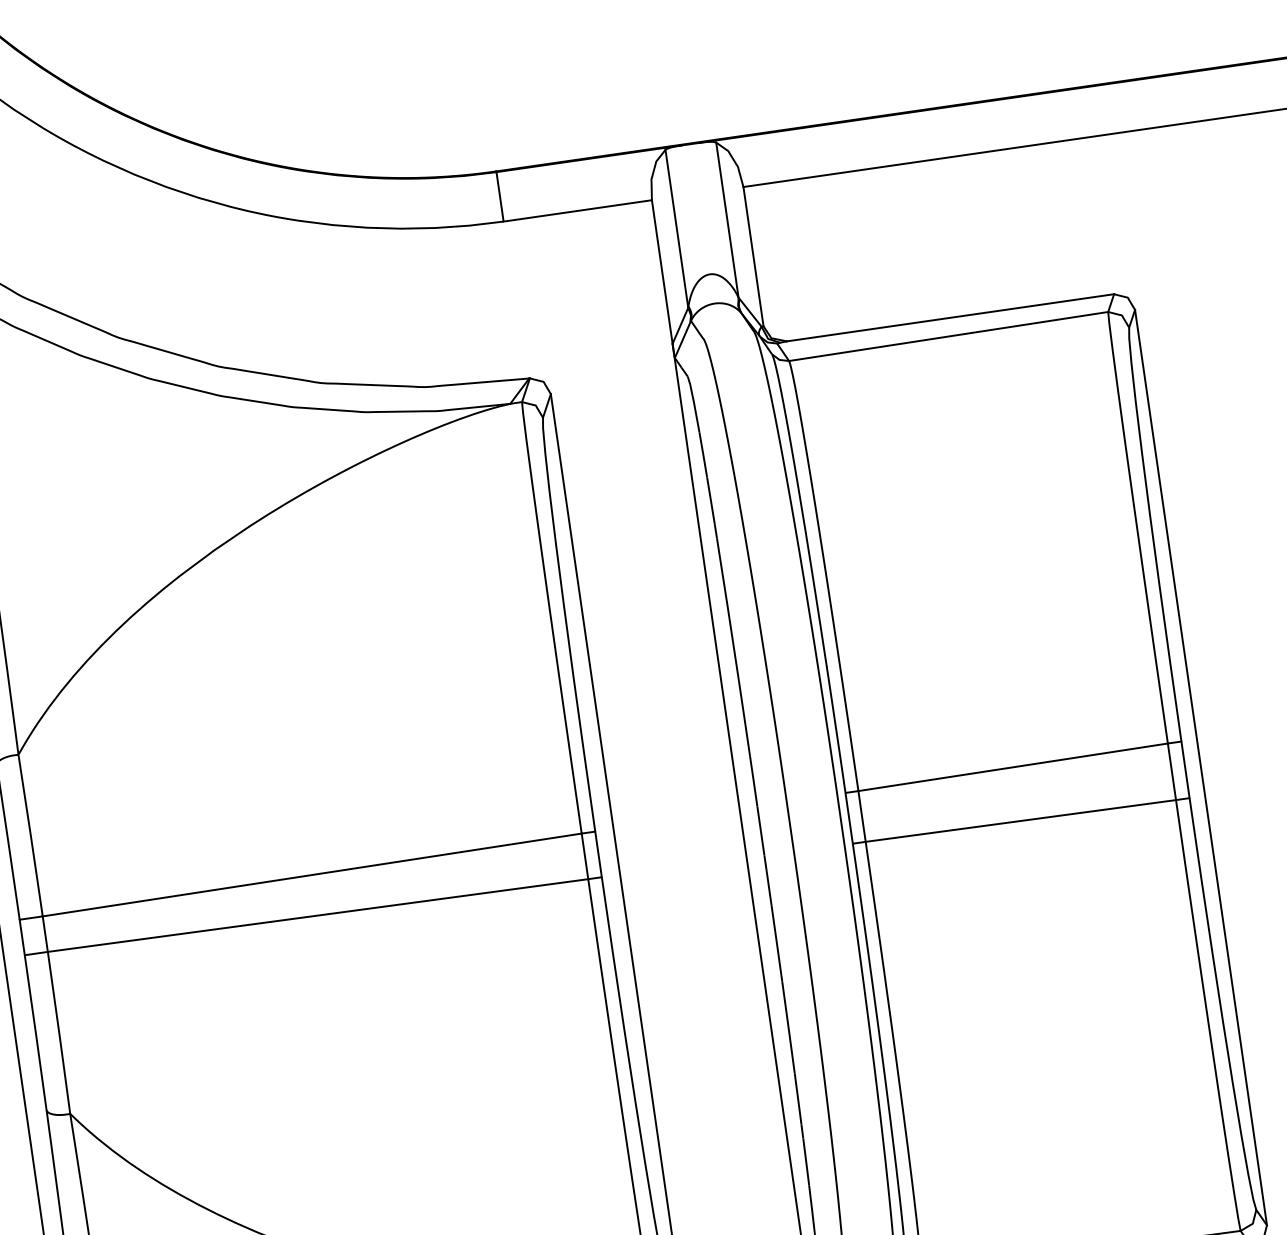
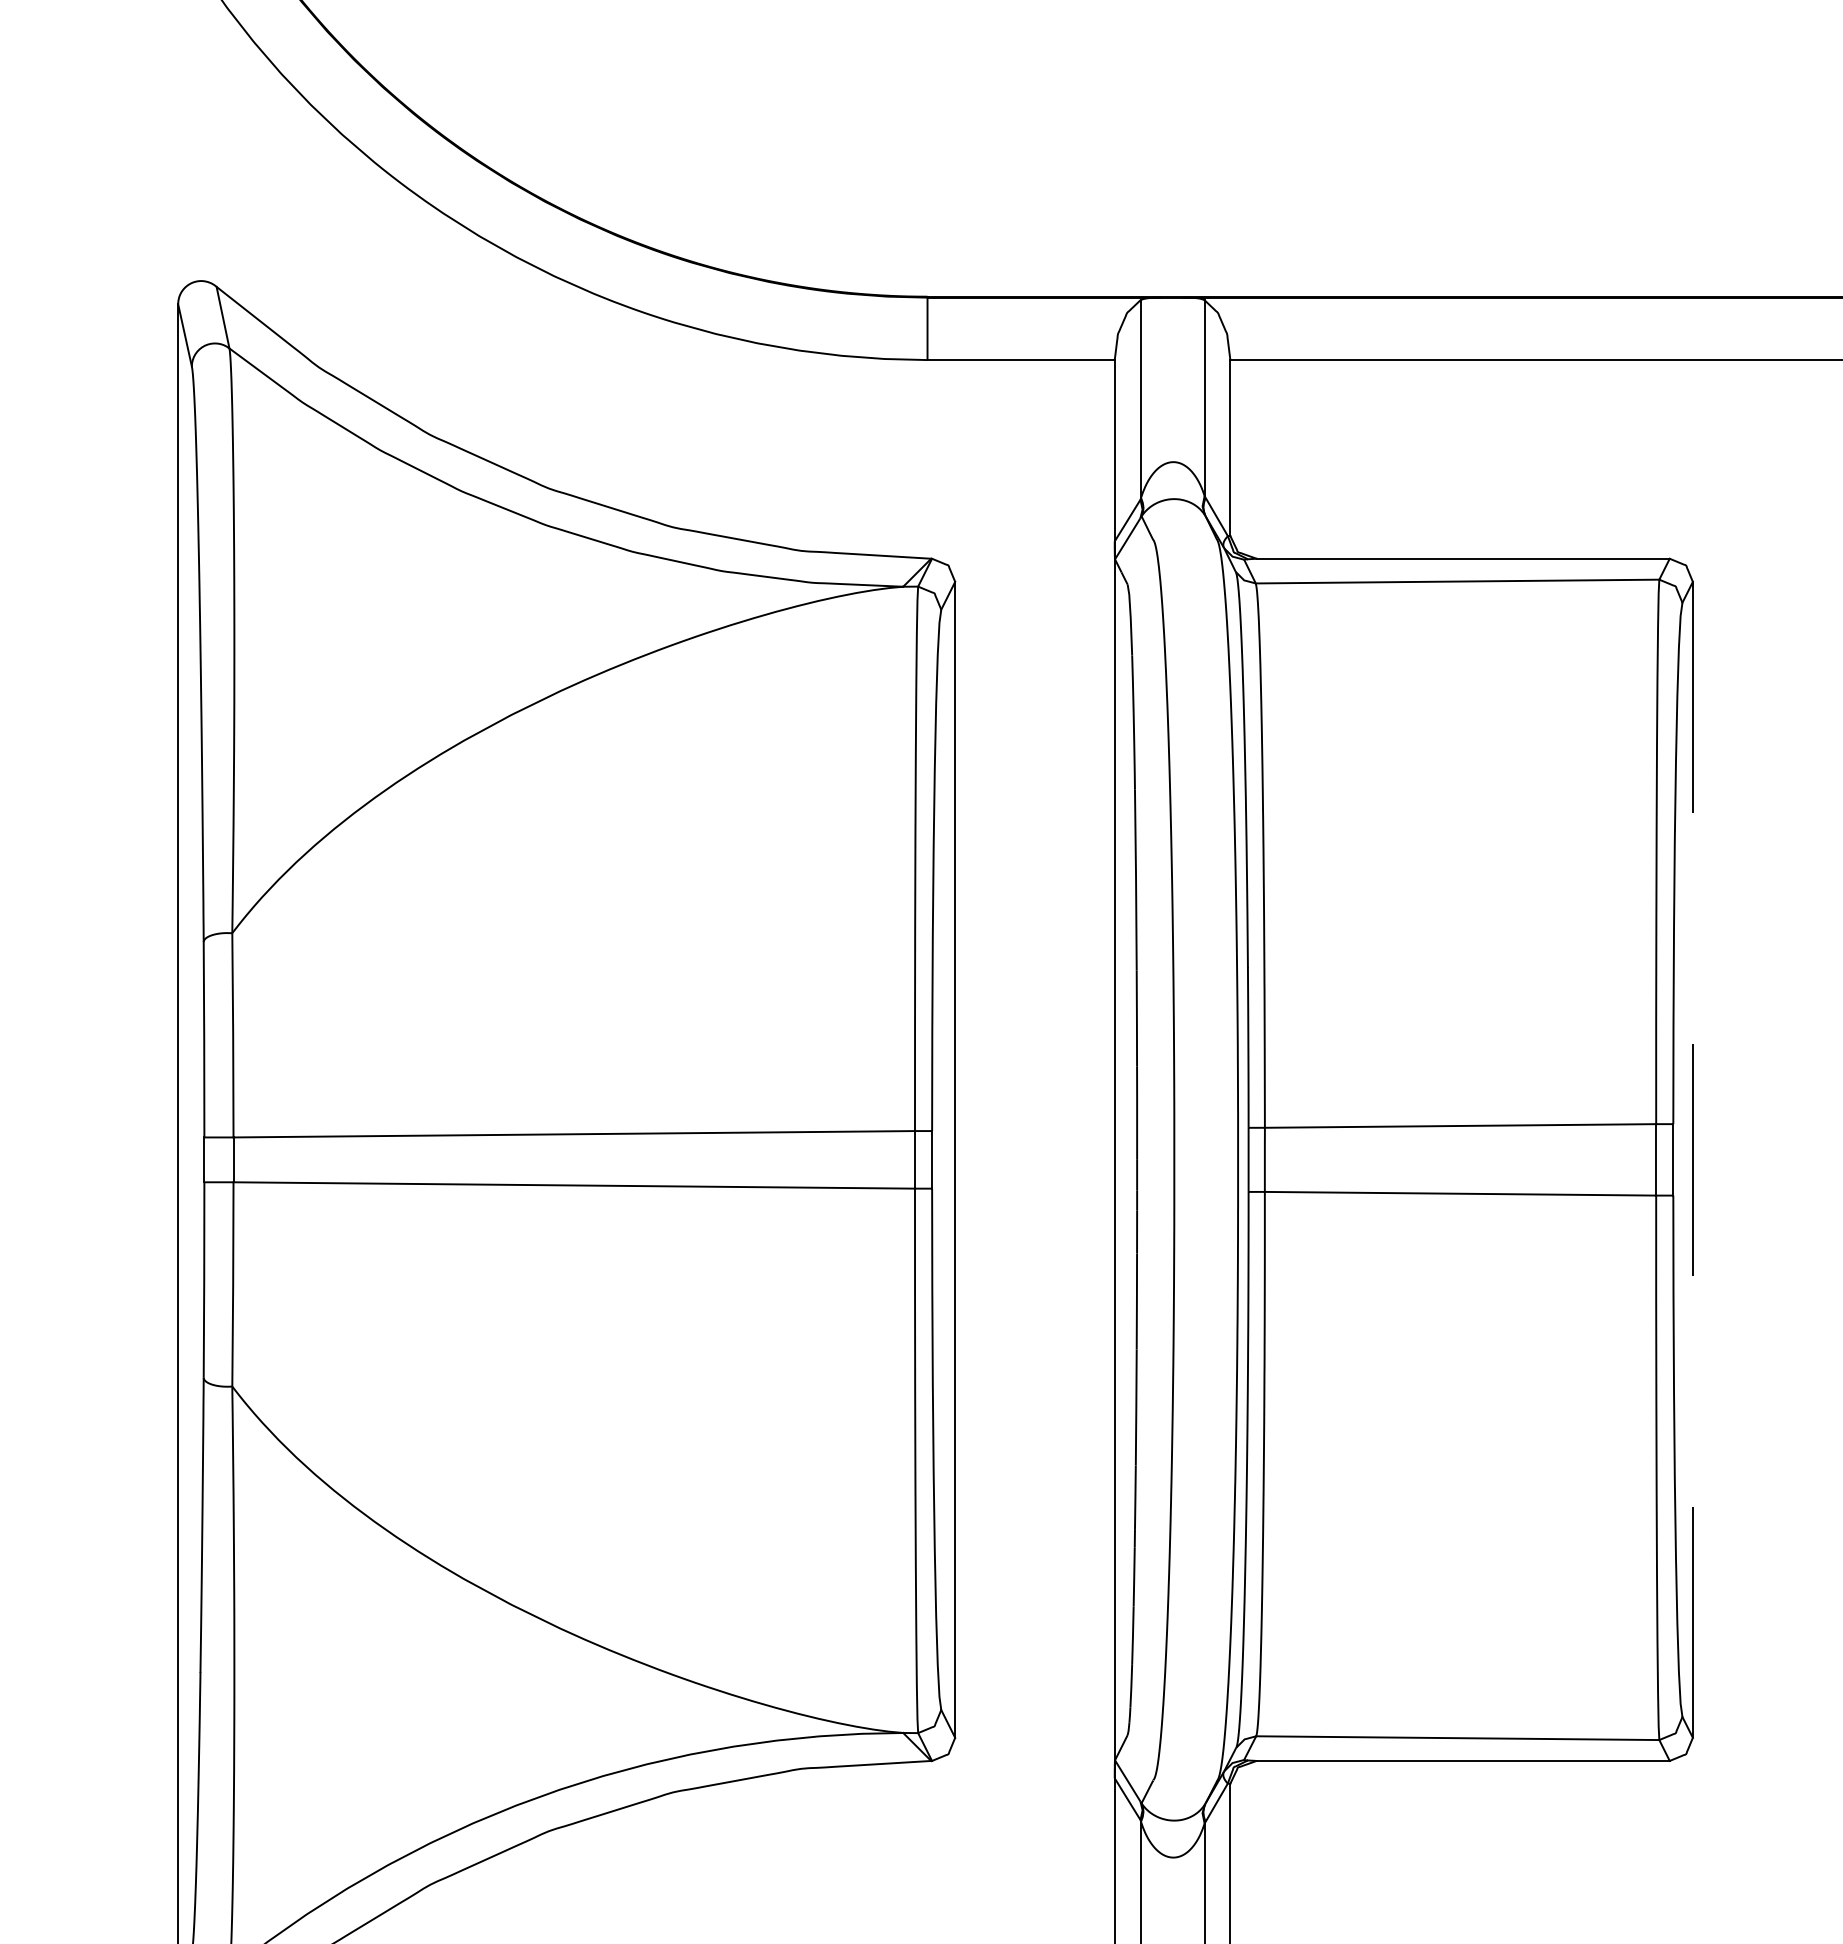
line: (1200, 767) -> (1692, 1159), solid -> dashed

